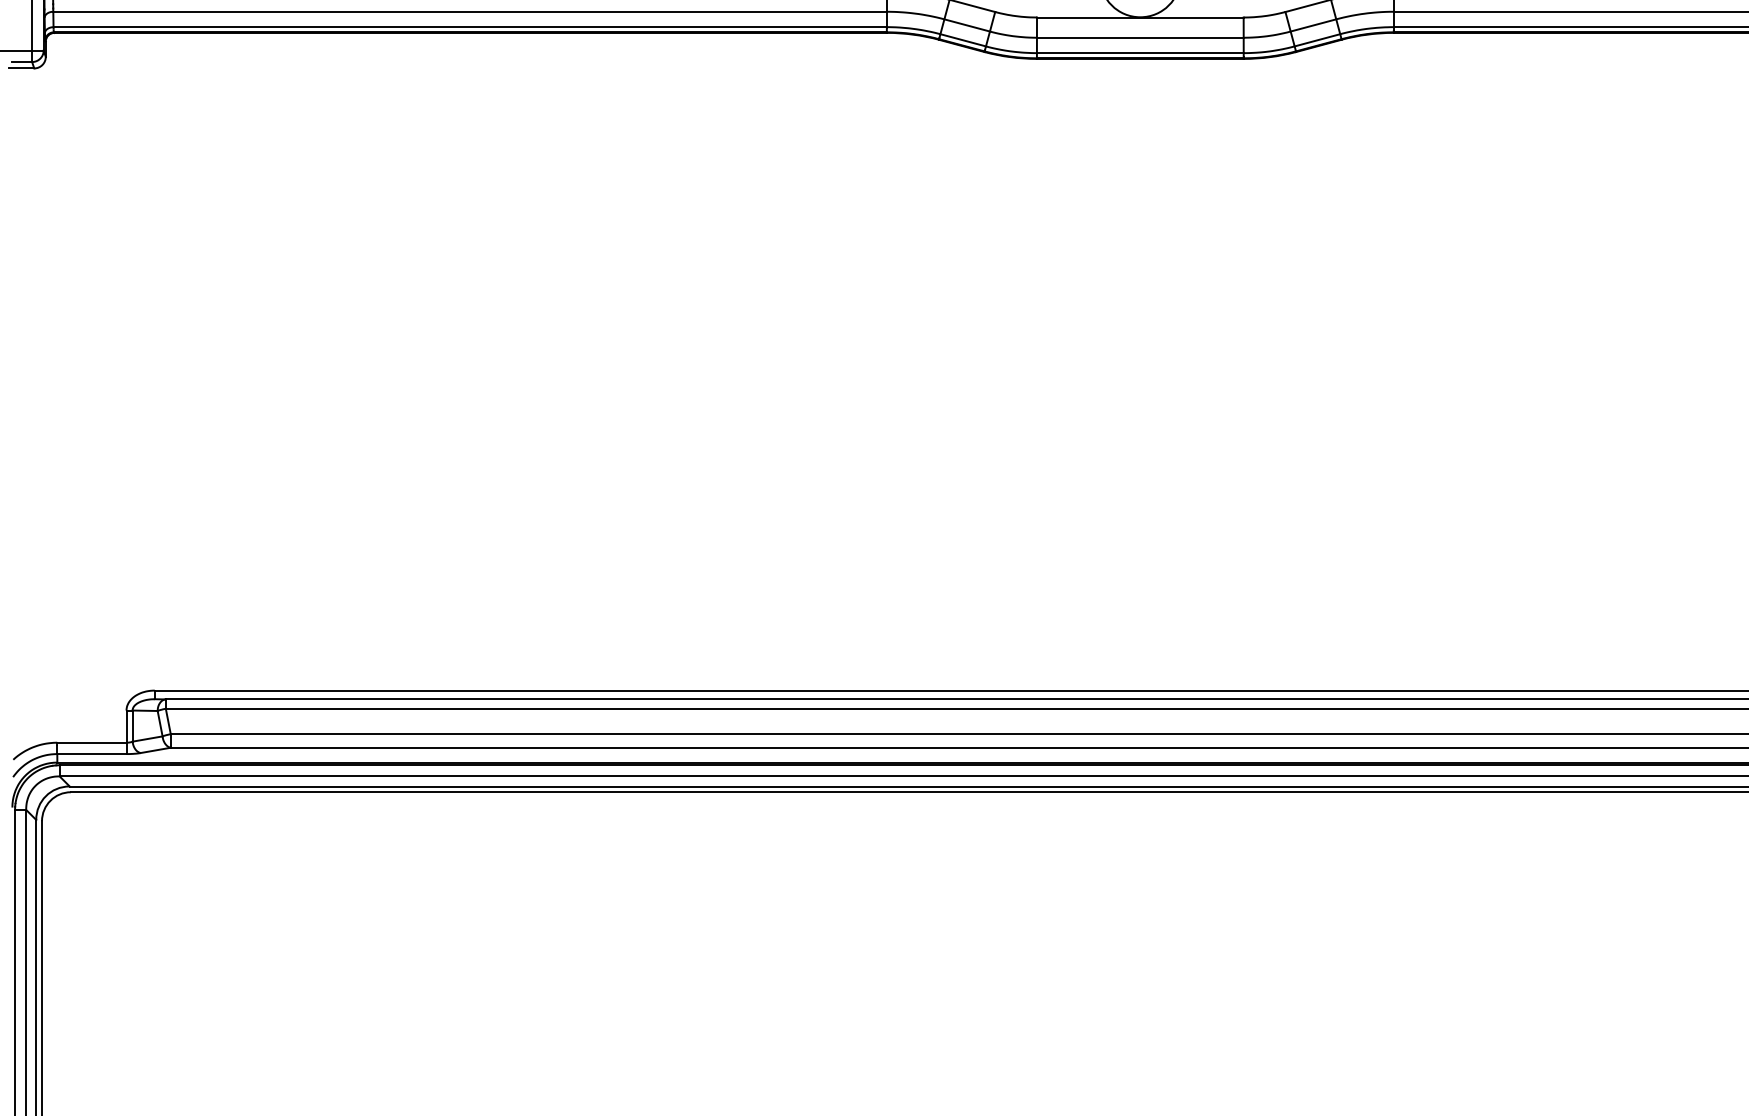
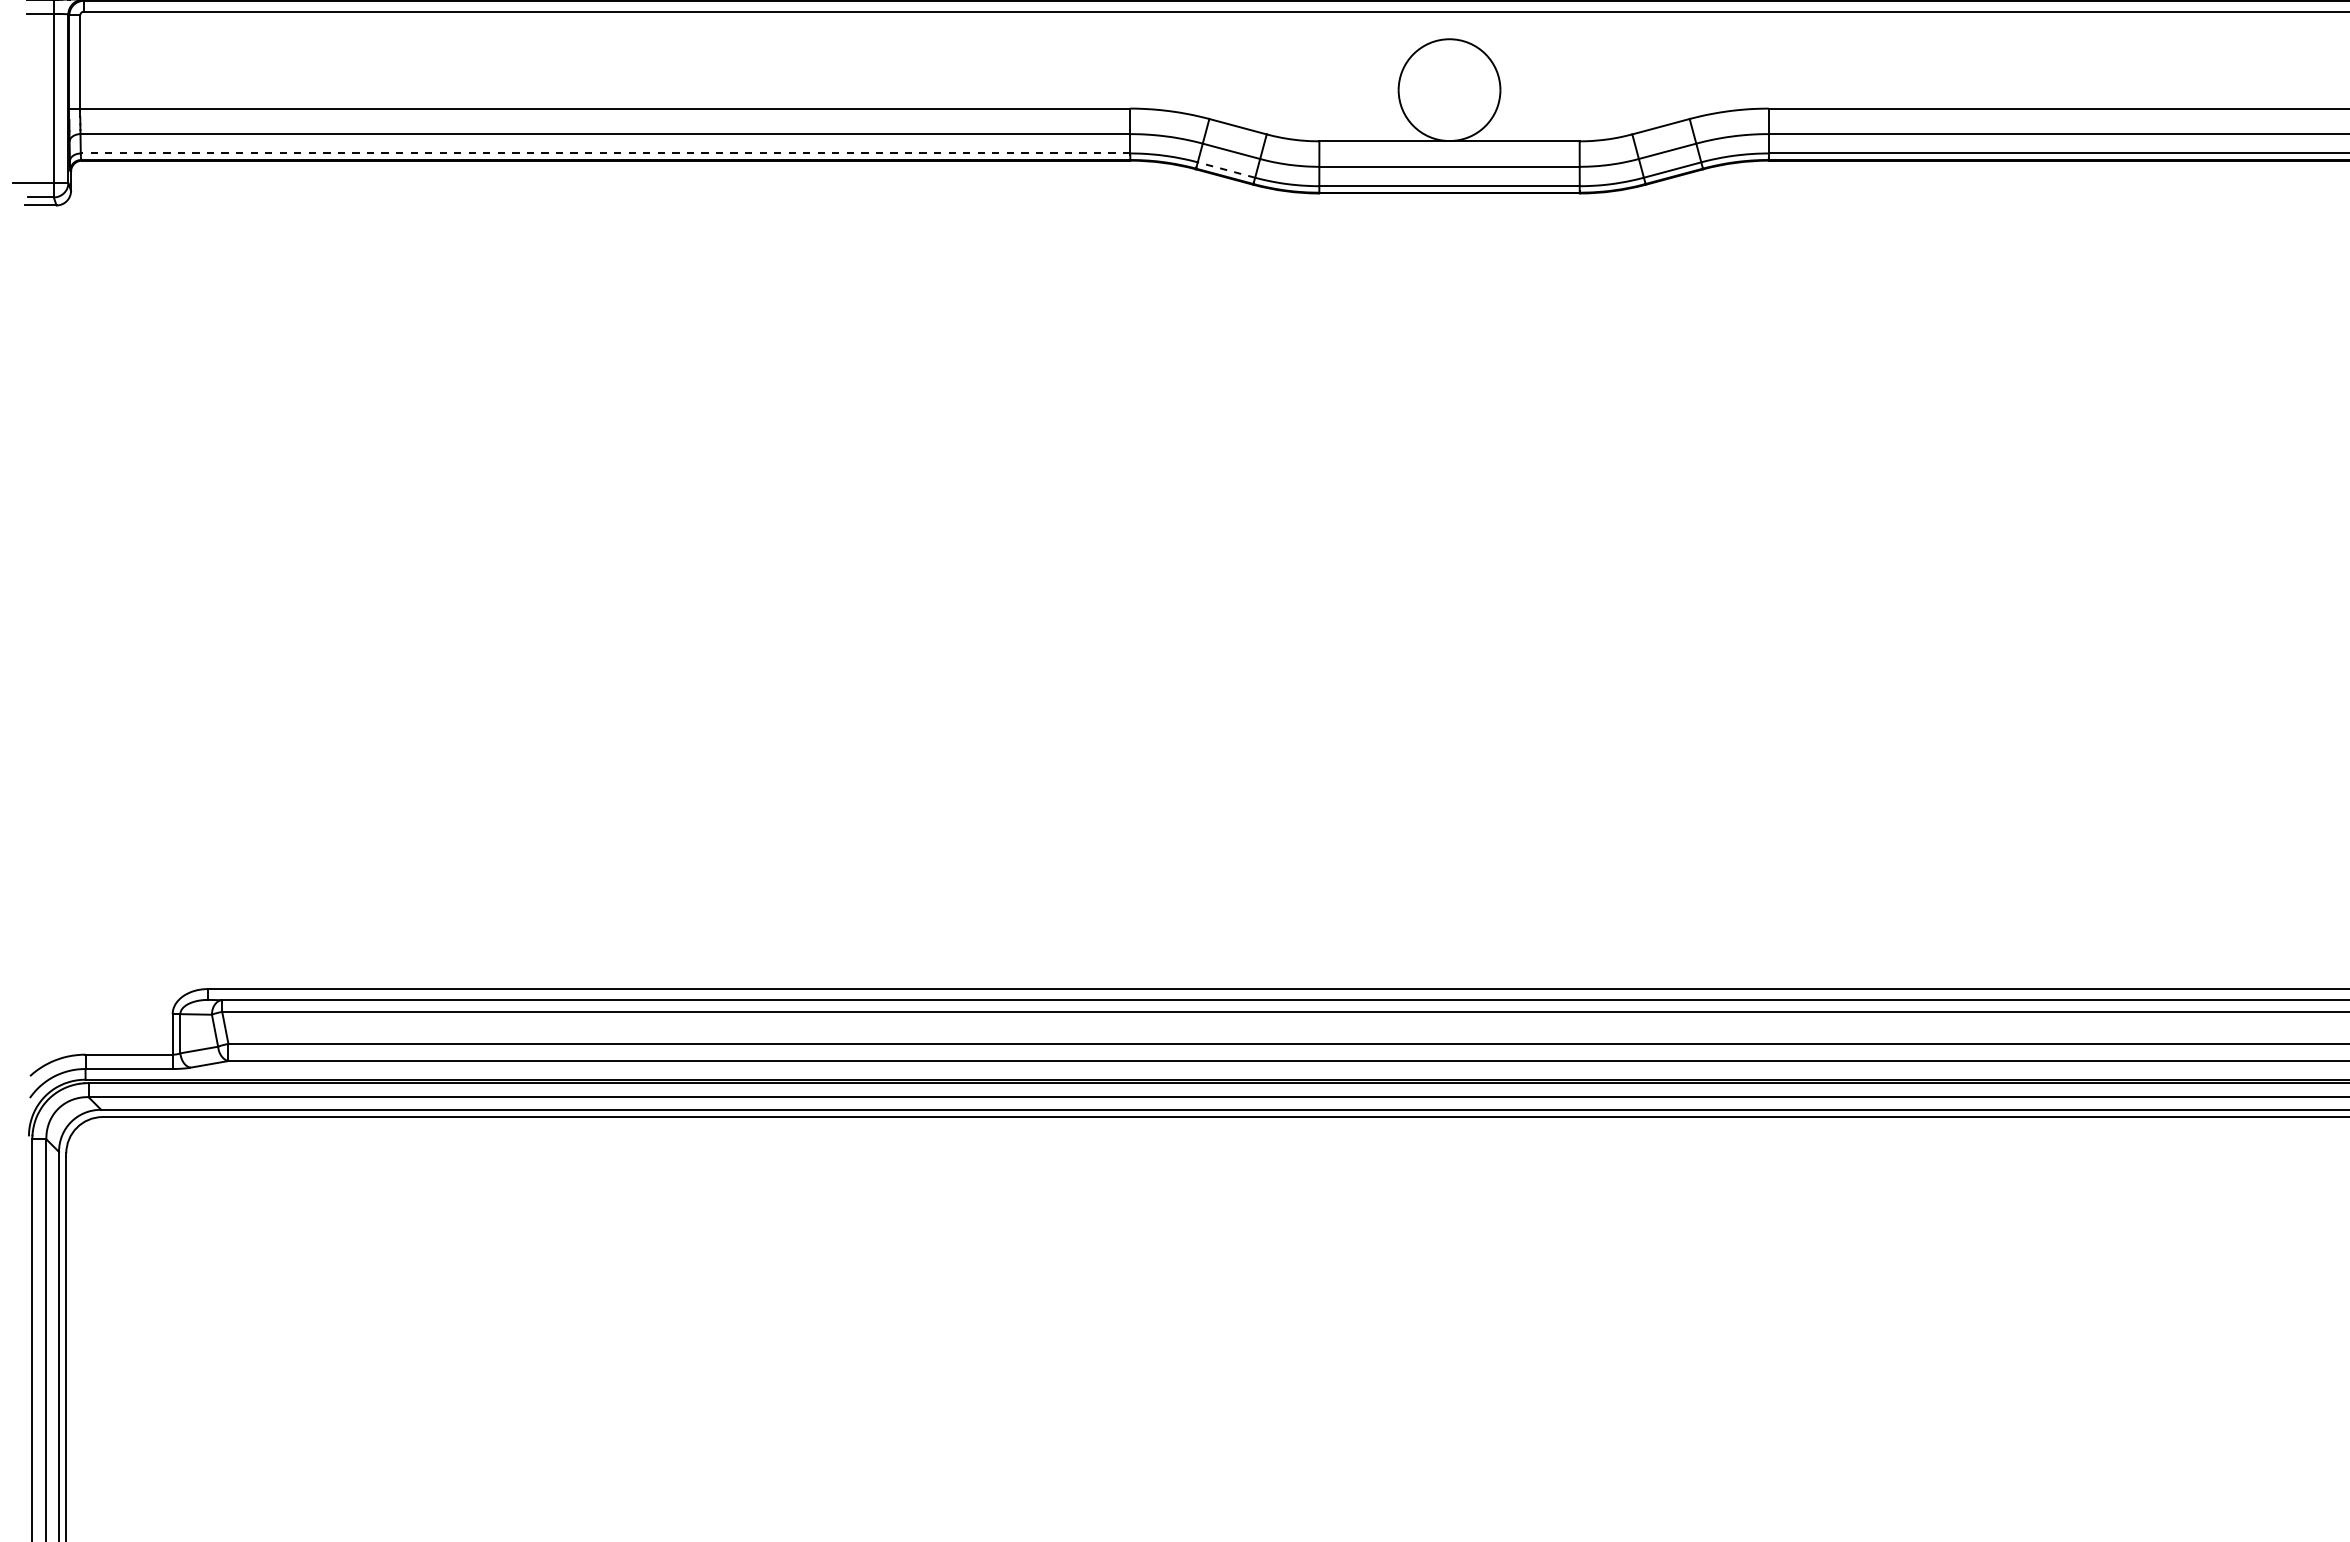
line: (470, 27) -> (605, 153), solid -> dashed
line: (963, 40) -> (1226, 170), solid -> dashed

